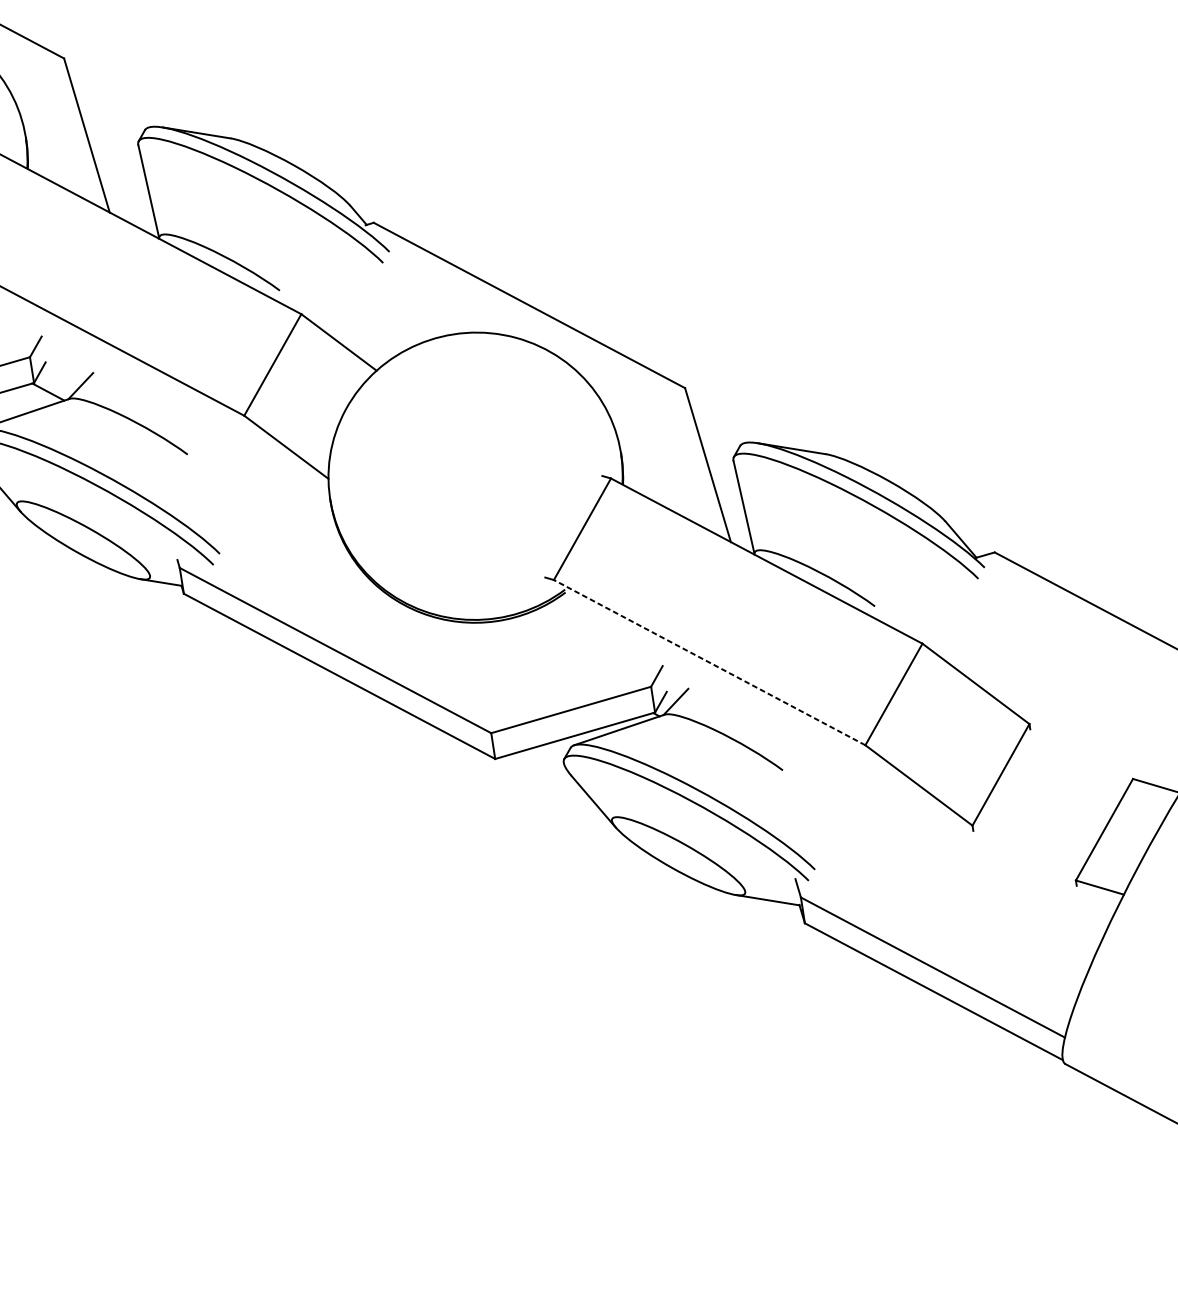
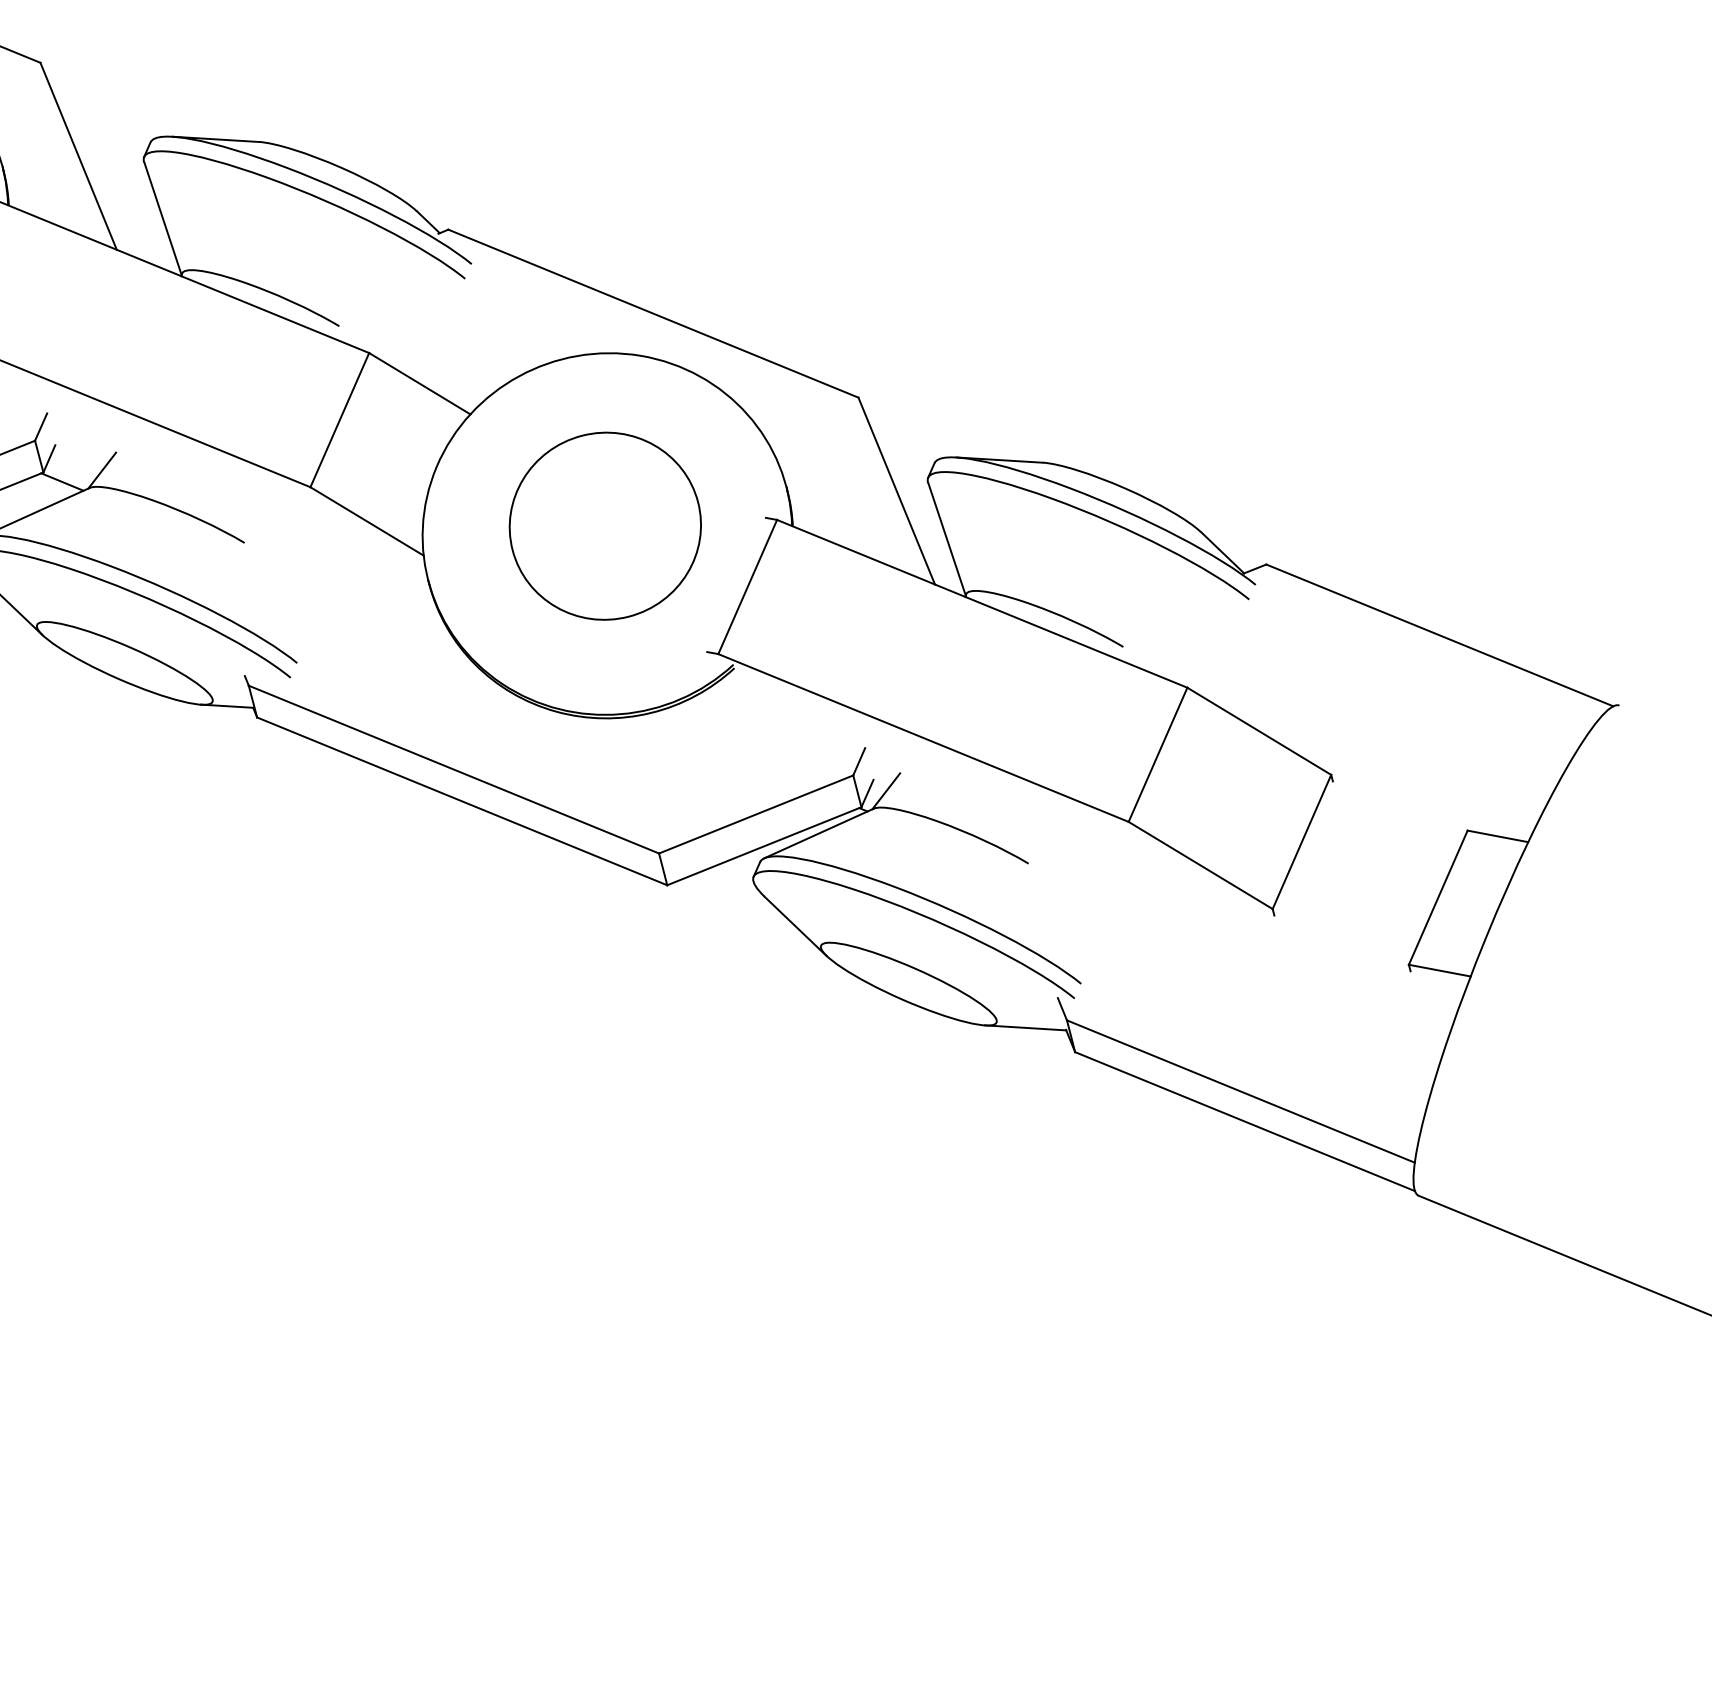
part: (473, 469) -> (604, 525), added
line: (709, 663) -> (923, 738), dashed -> solid

